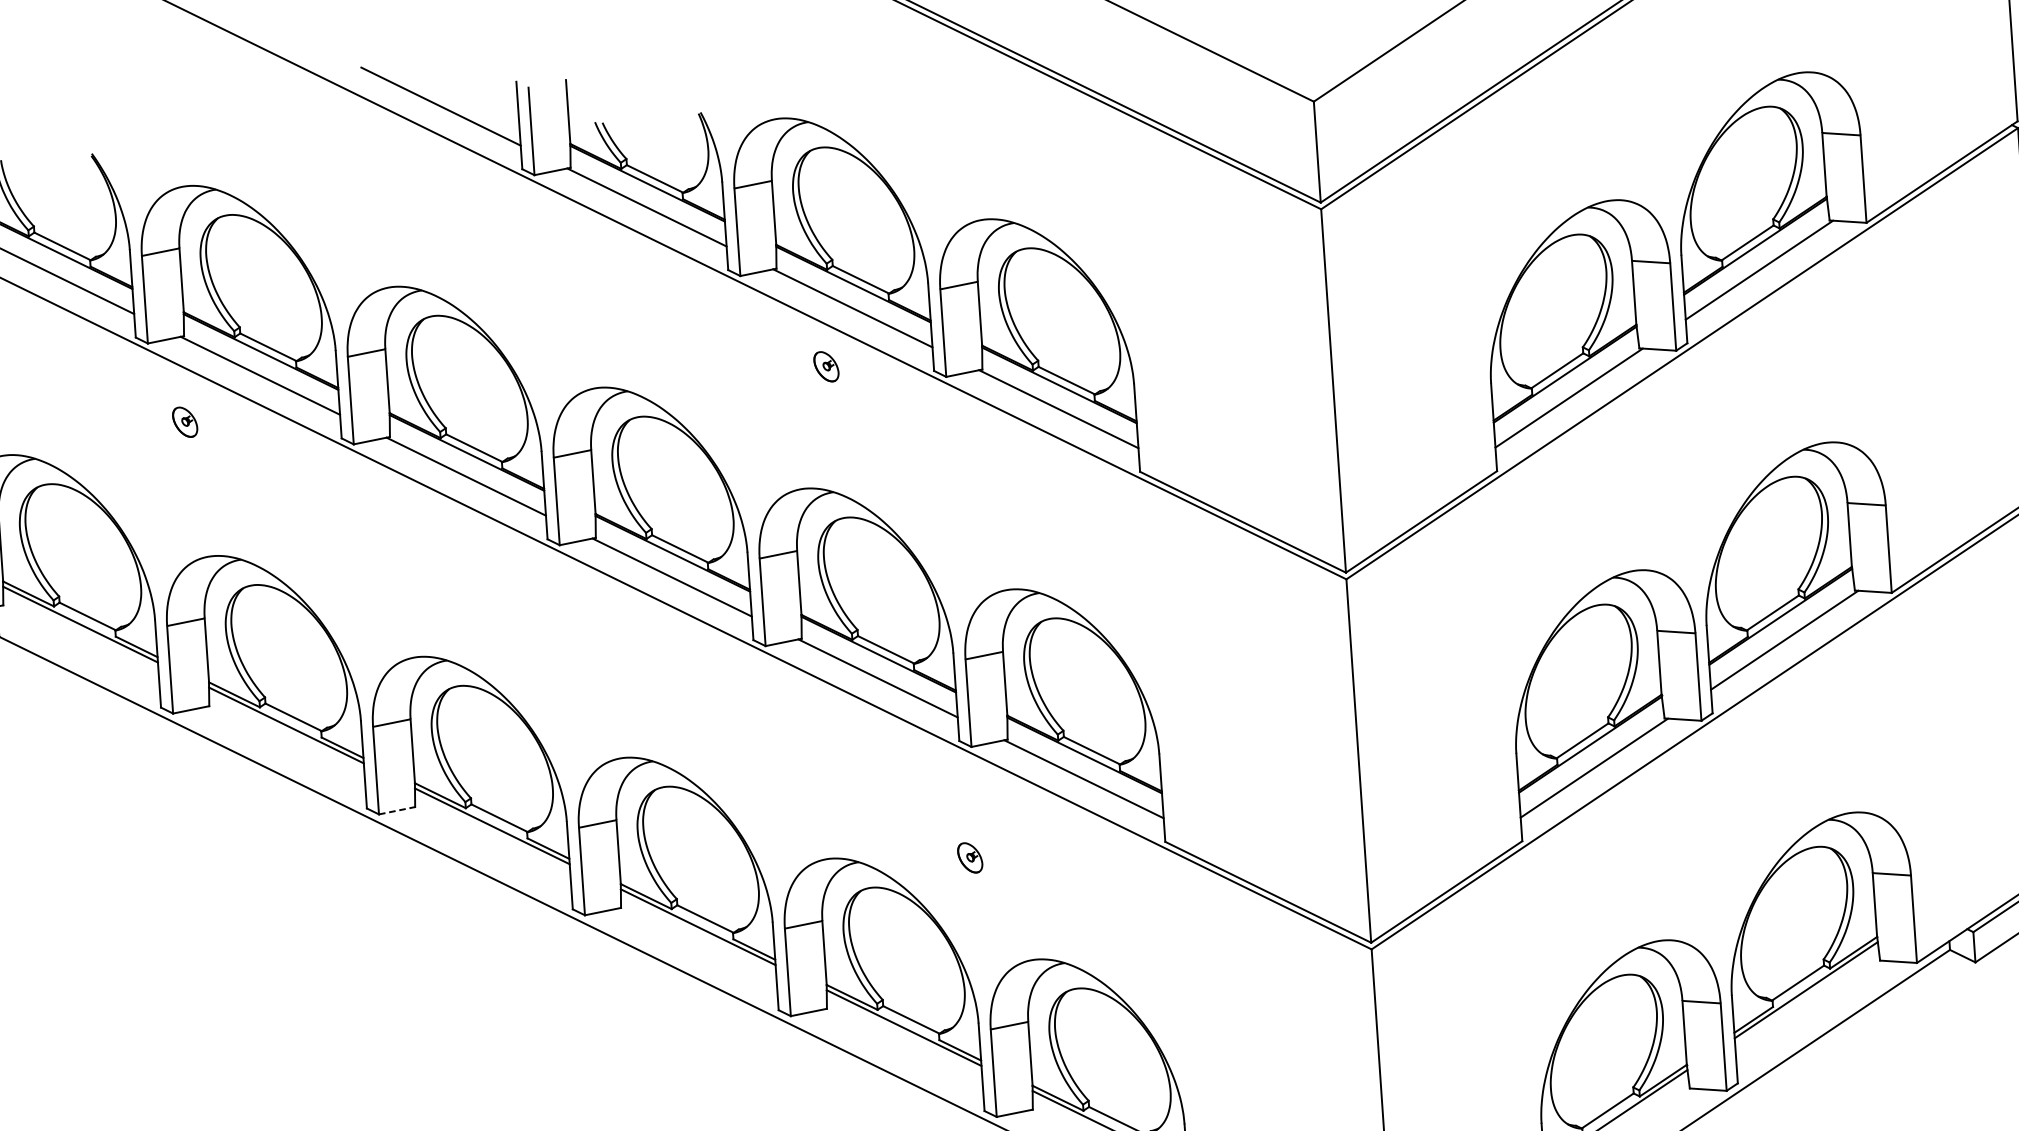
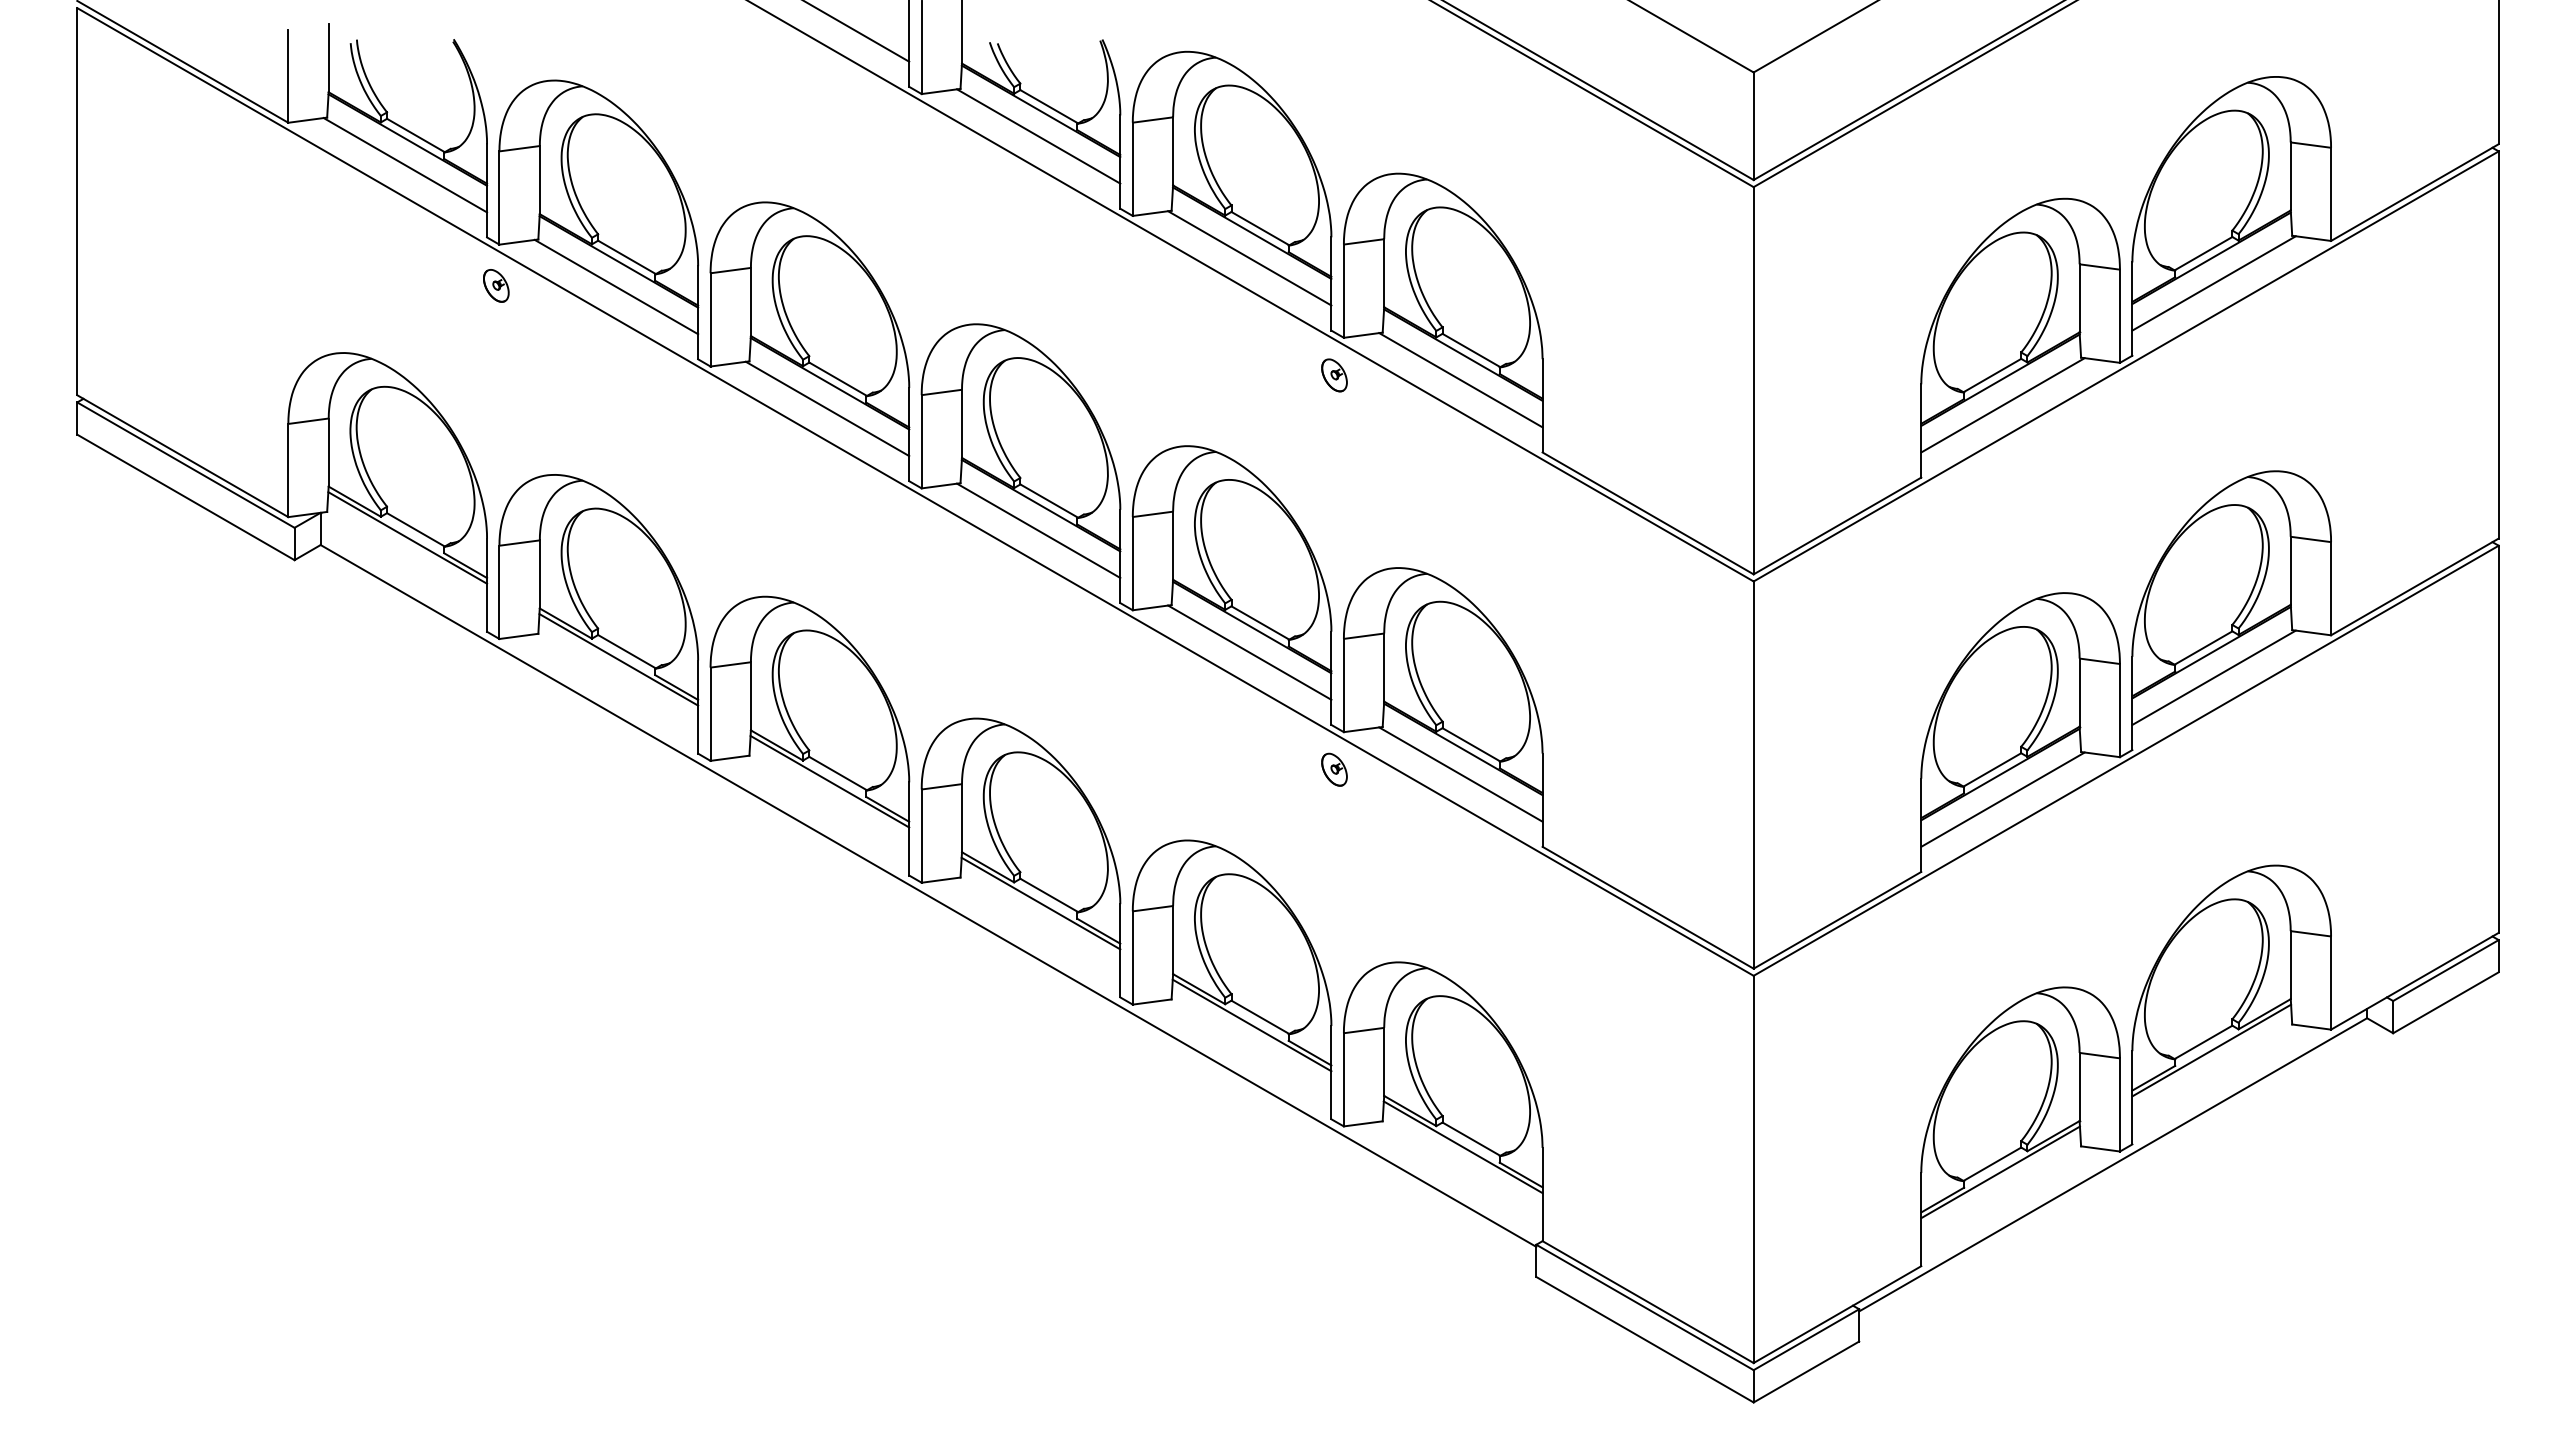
part: (826, 366) -> (1334, 375), moved
part: (185, 421) -> (496, 285), moved
line: (396, 810) -> (729, 758), dashed -> solid
part: (970, 857) -> (1334, 769), moved

